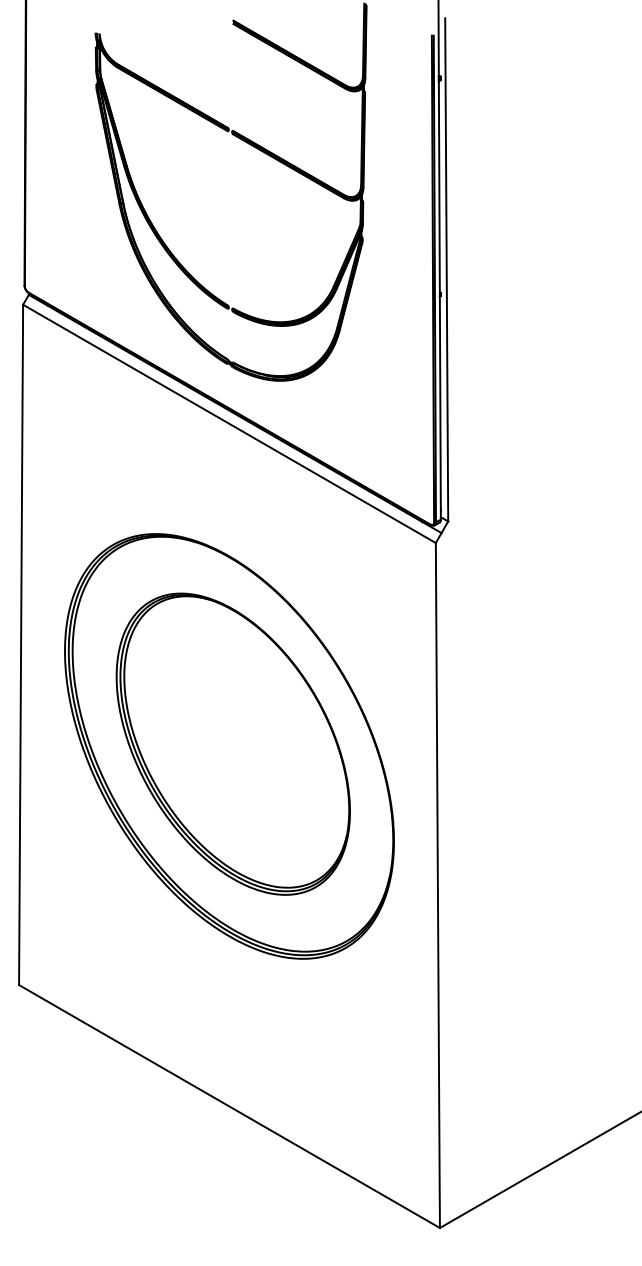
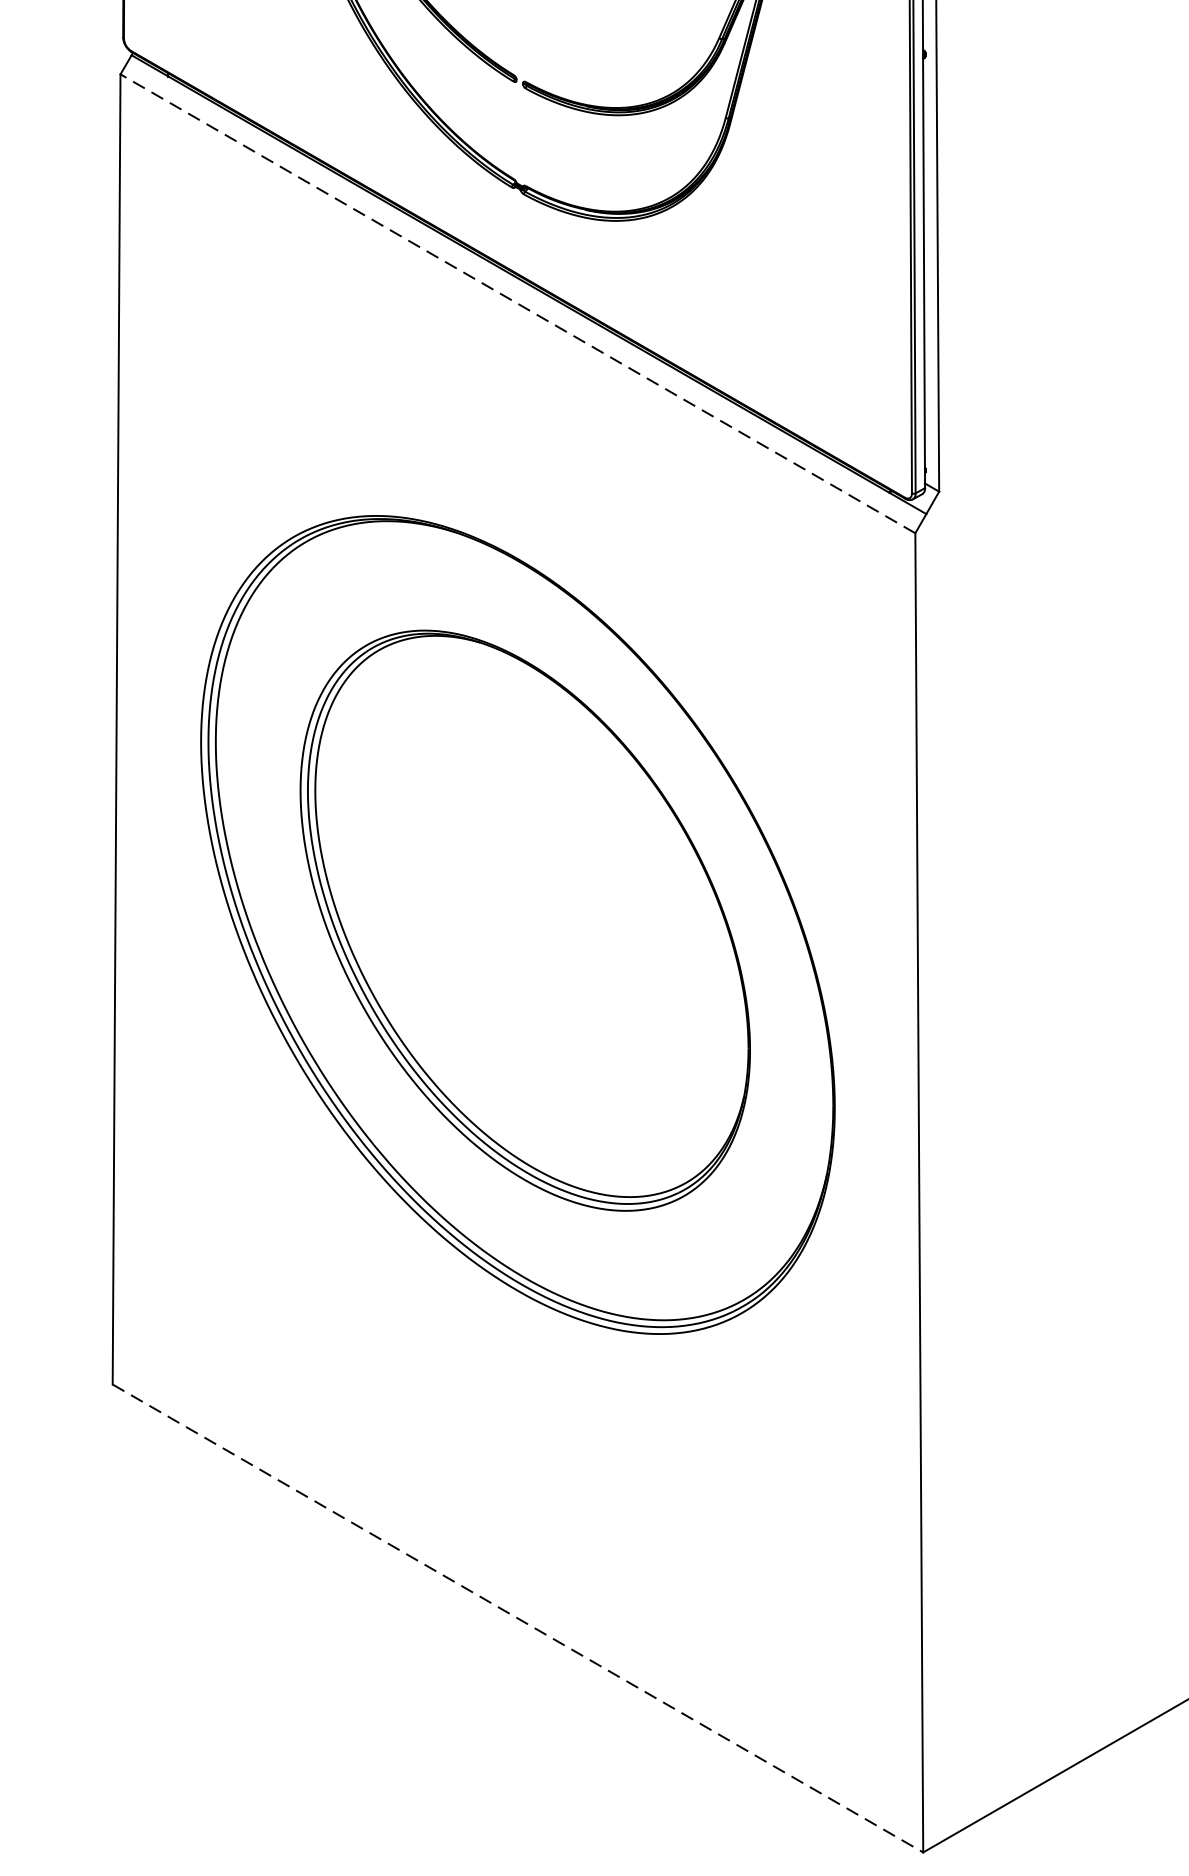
line: (229, 423) -> (517, 303), solid -> dashed
line: (229, 1106) -> (517, 1618), solid -> dashed

